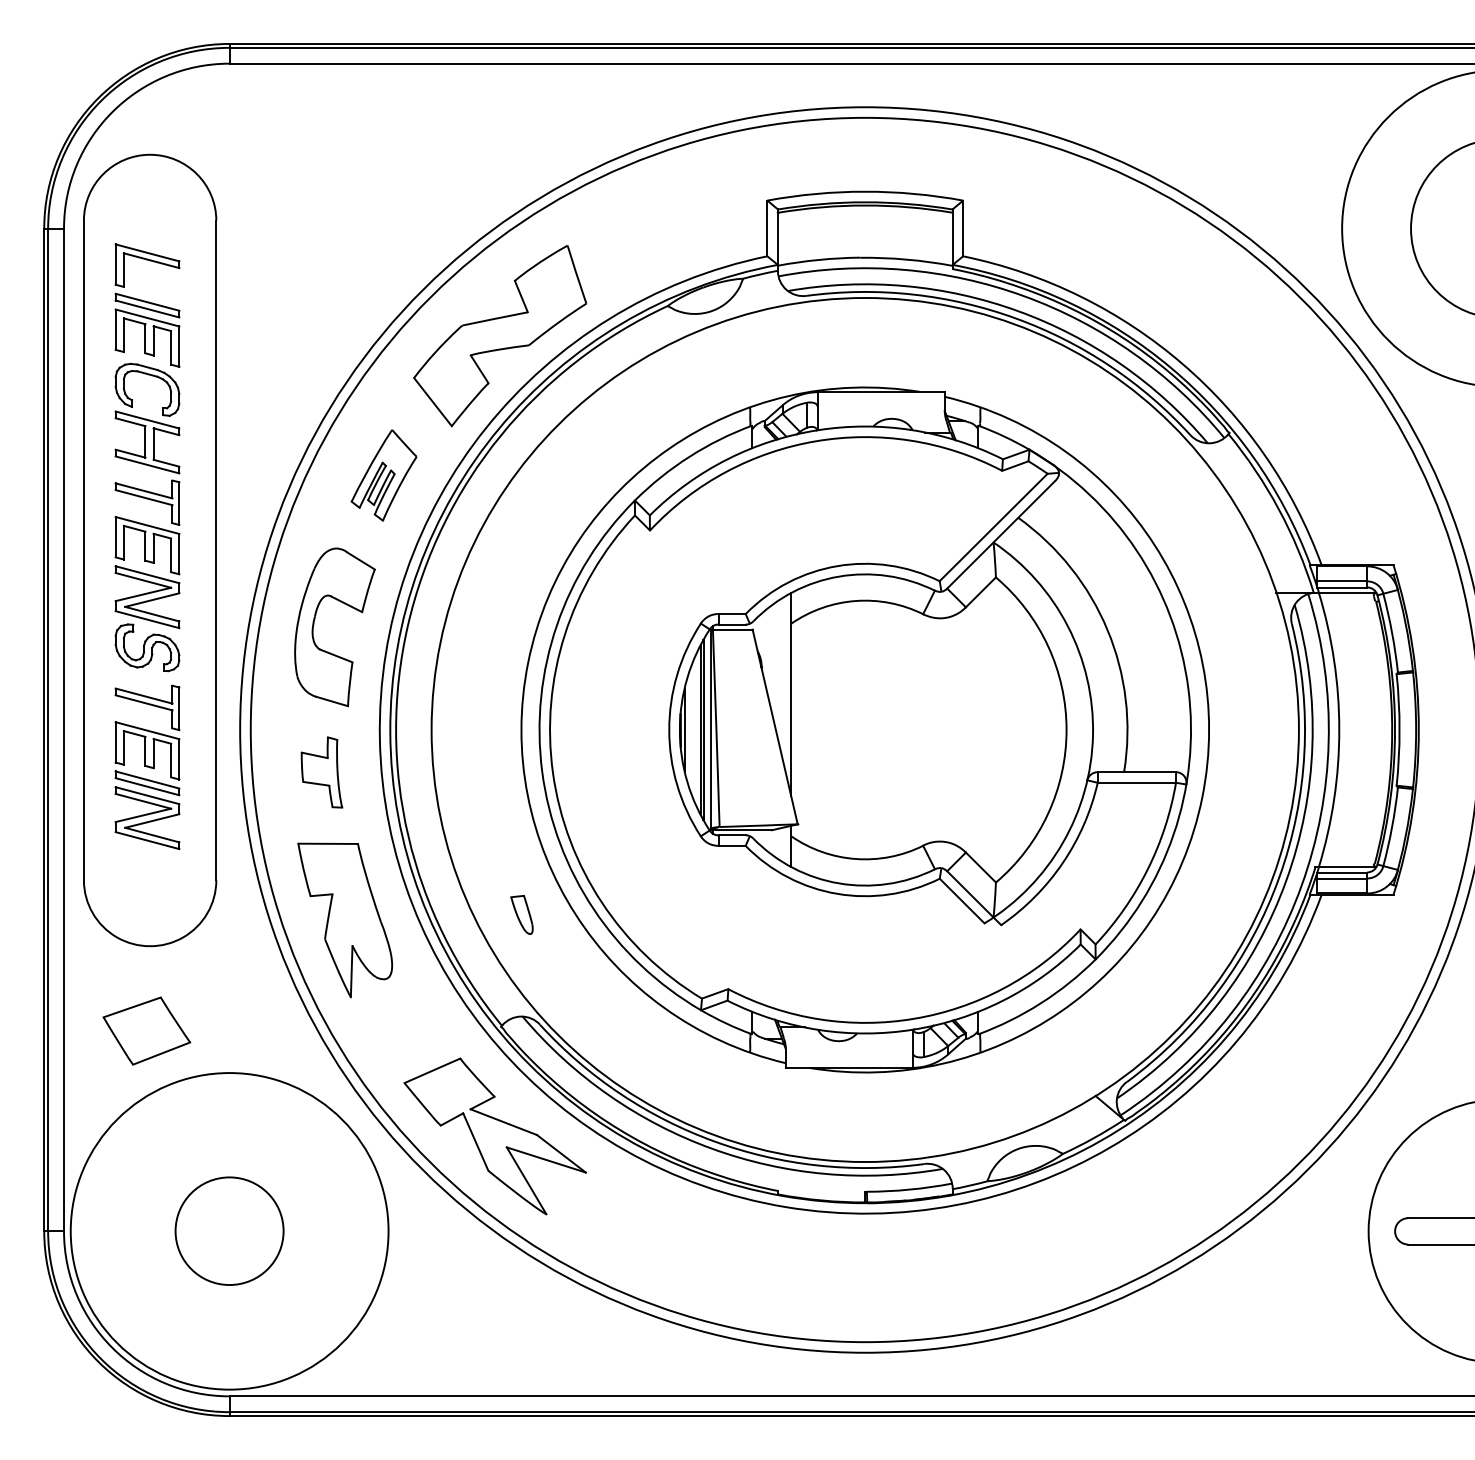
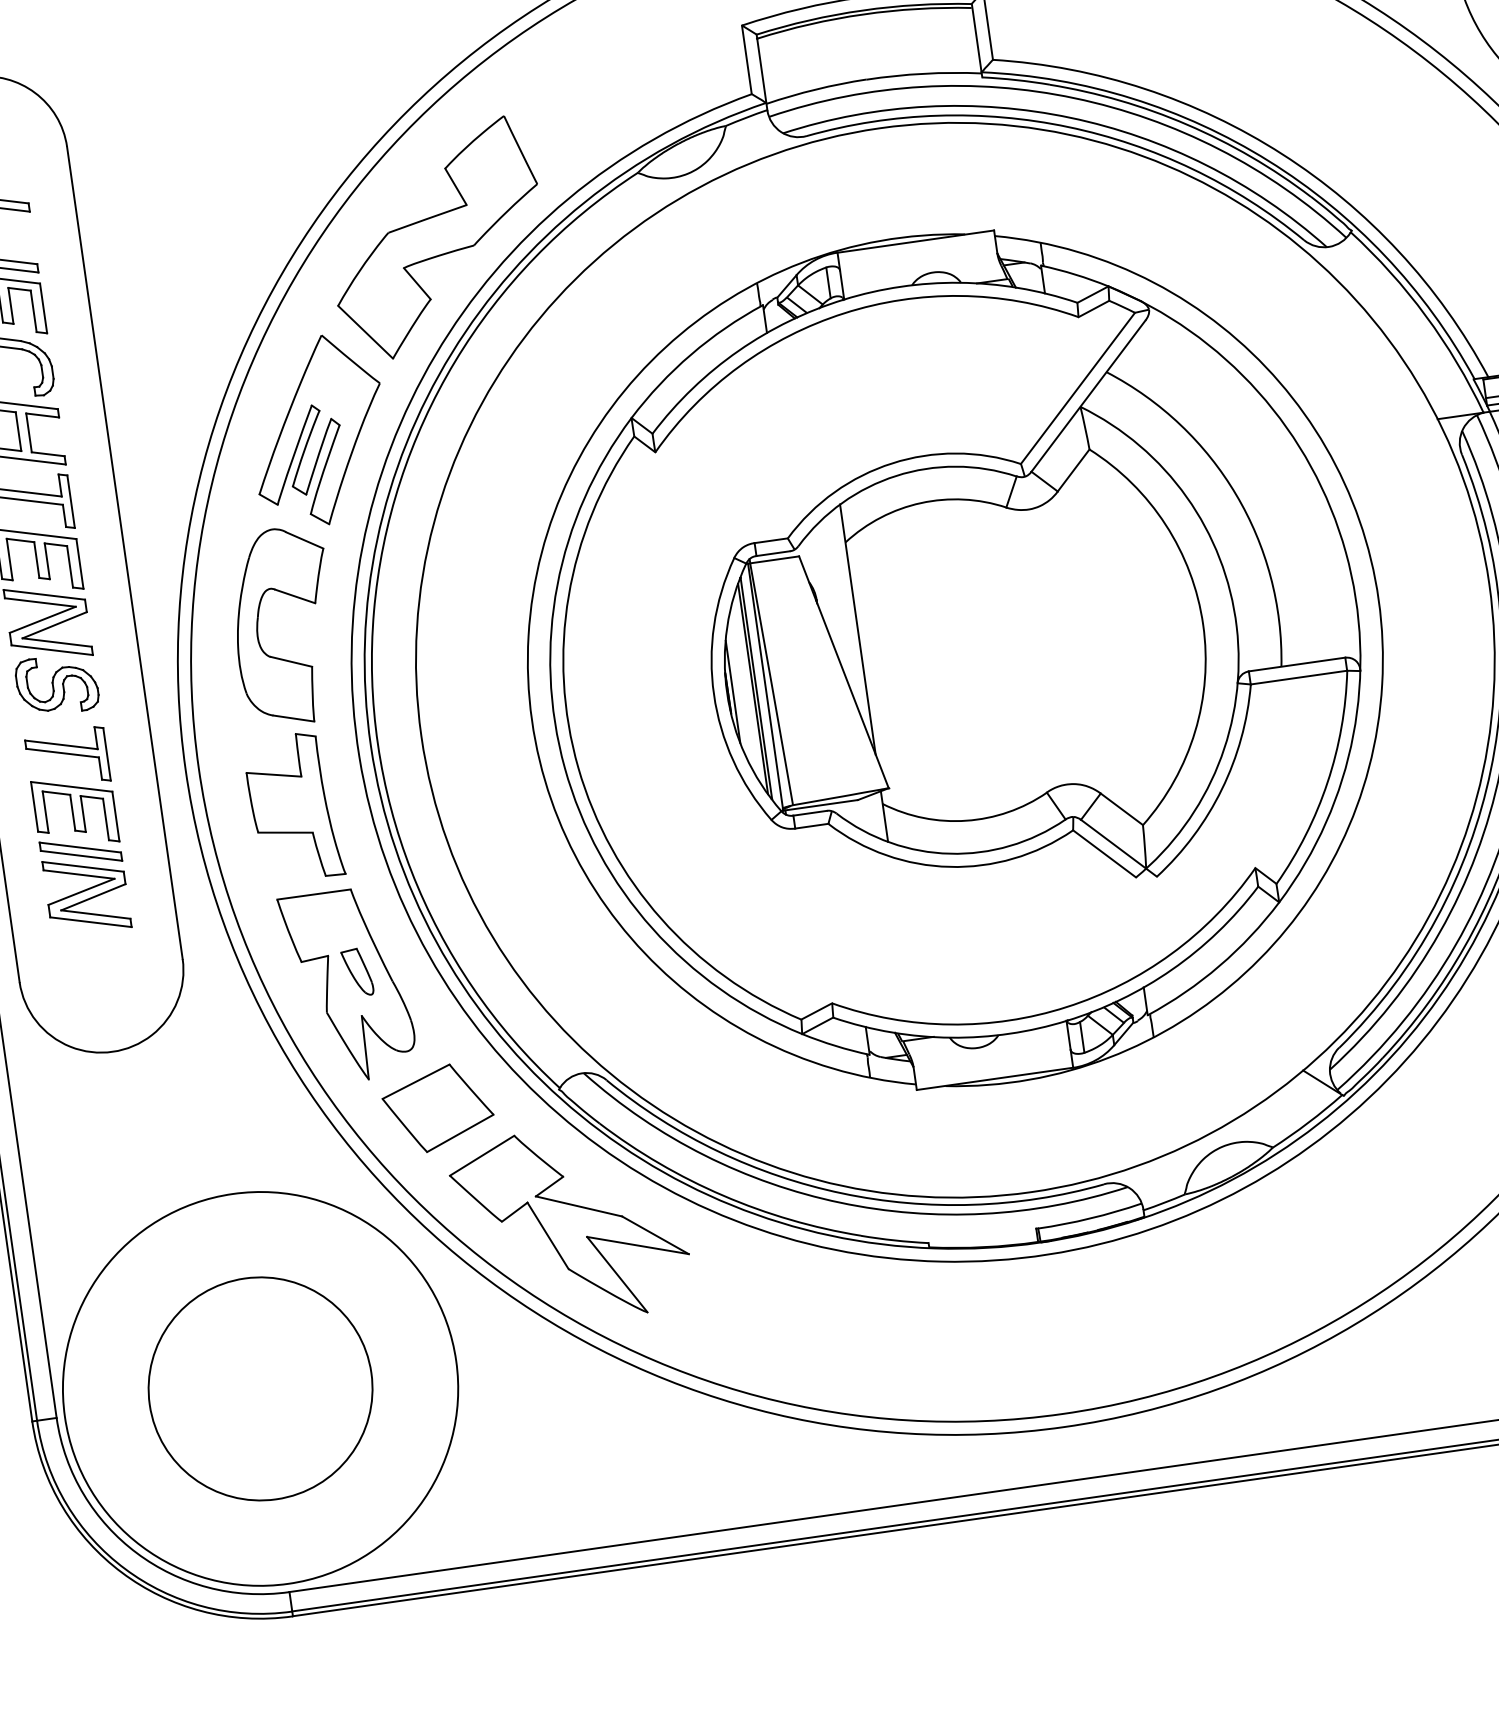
part: (383, 475) -> (317, 431), size x1.67
part: (321, 772) -> (293, 807), size x1.67
part: (521, 914) -> (356, 972), moved
part: (146, 1030) -> (437, 1107), moved
part: (229, 1230) -> (260, 1387), size x1.67

